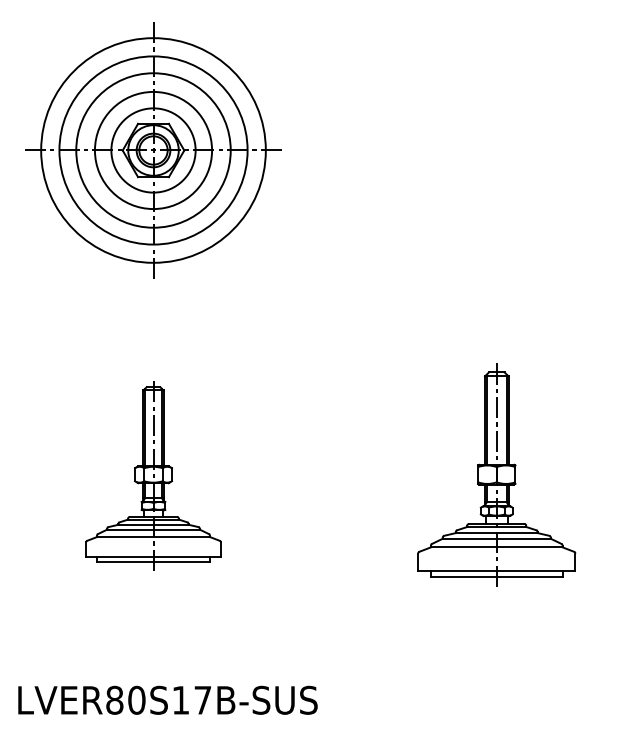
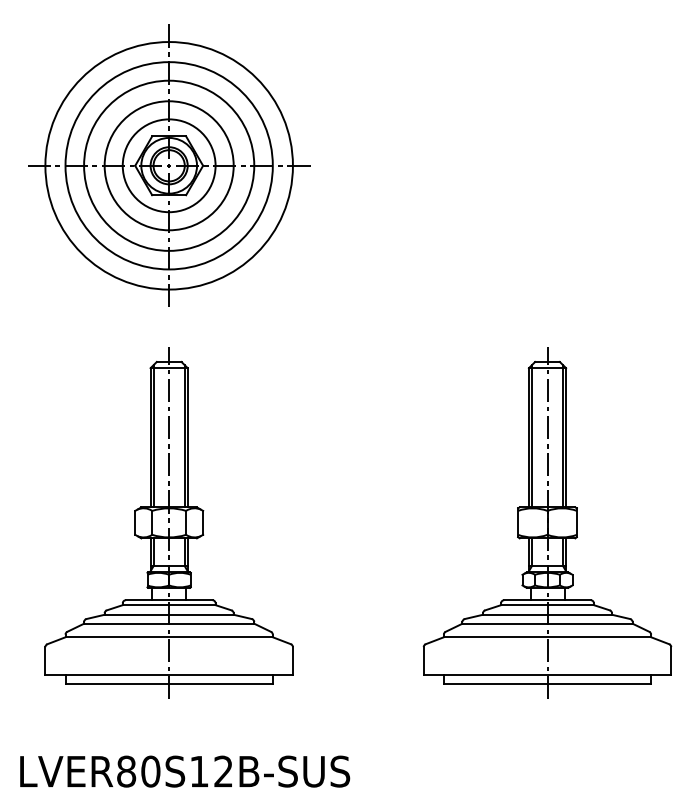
part: (153, 474) -> (169, 522), size x1.67
part: (496, 474) -> (547, 522), size x1.43
text: (202, 699) -> (223, 770), LVER80S17B-SUS -> LVER80S12B-SUS

